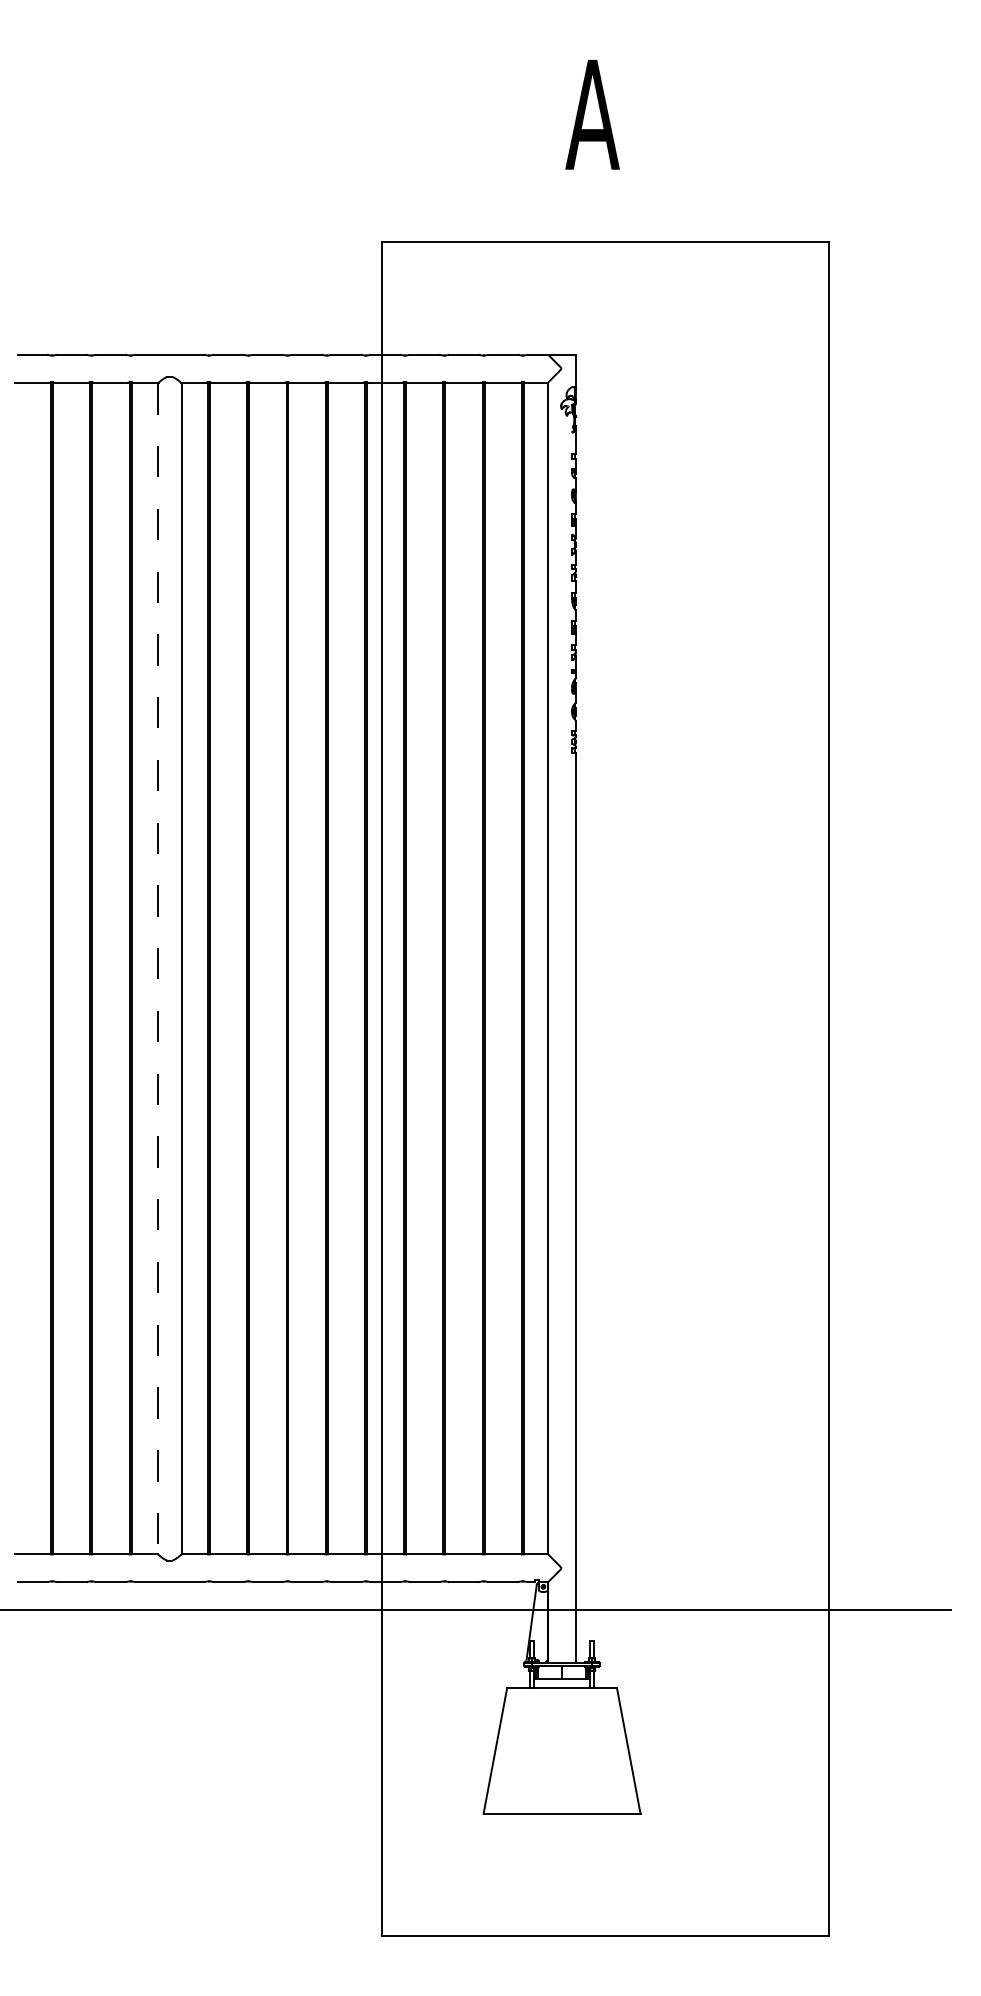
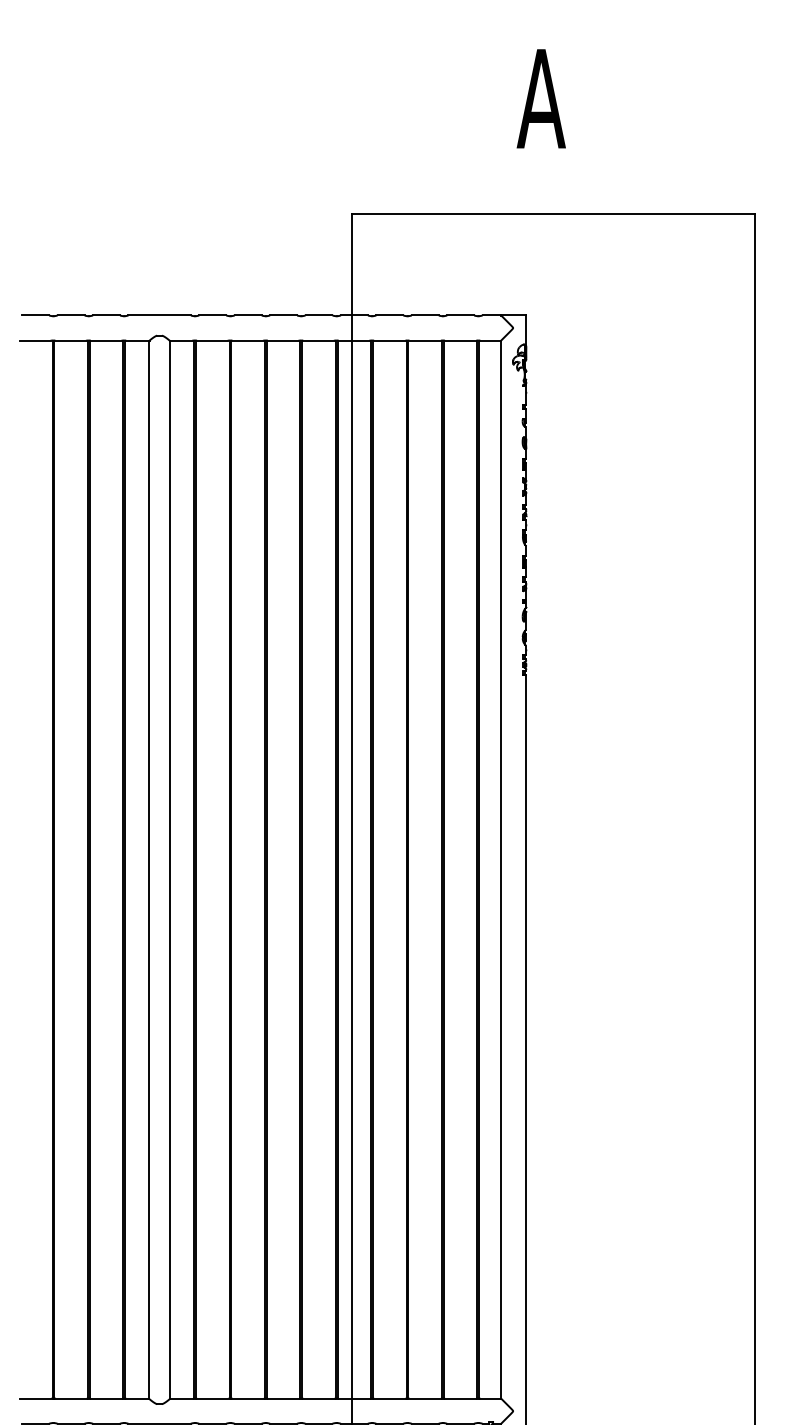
line: (157, 968) -> (148, 869), dashed -> solid

